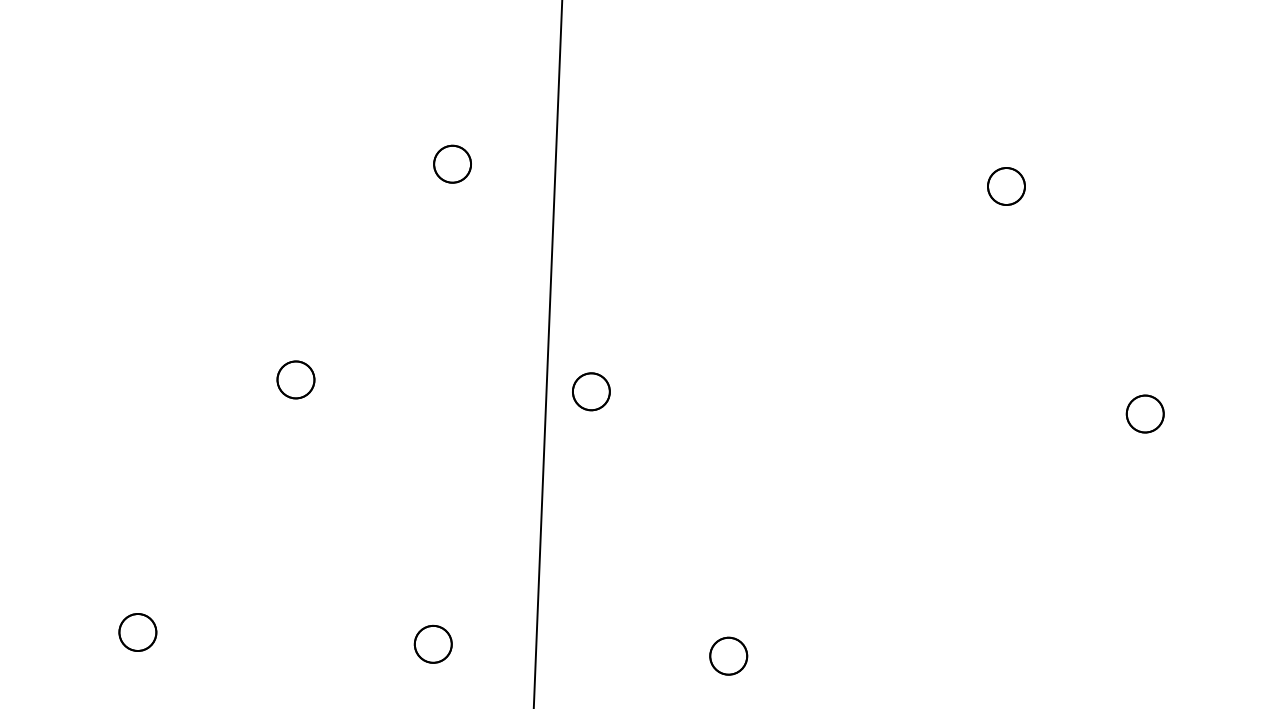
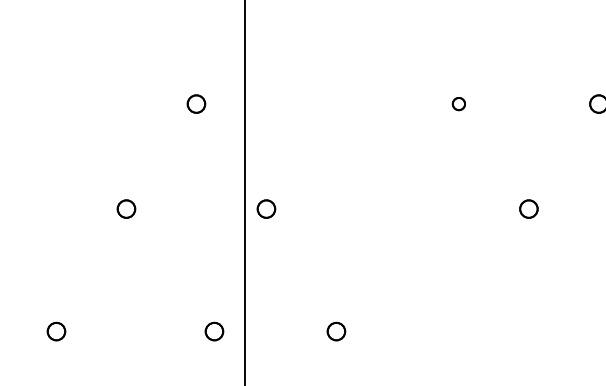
part: (1005, 185) -> (458, 103), size x0.7
part: (433, 644) -> (214, 331), moved

